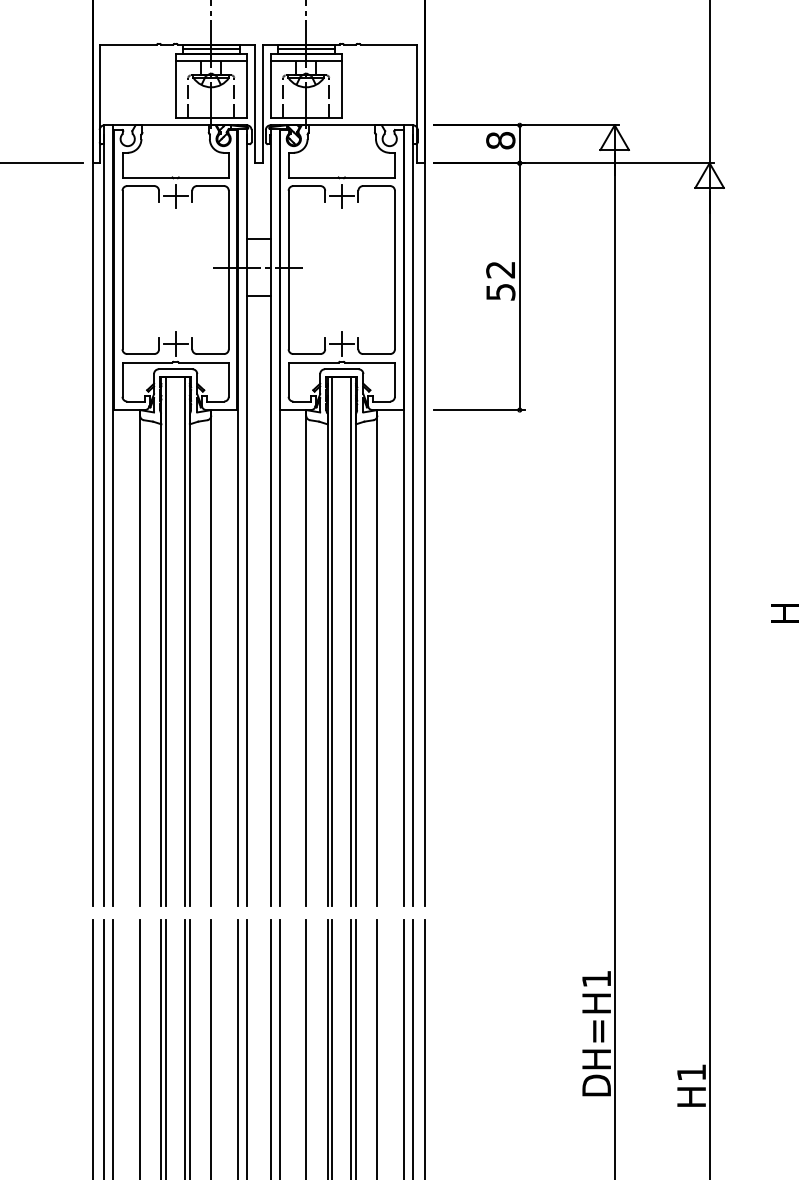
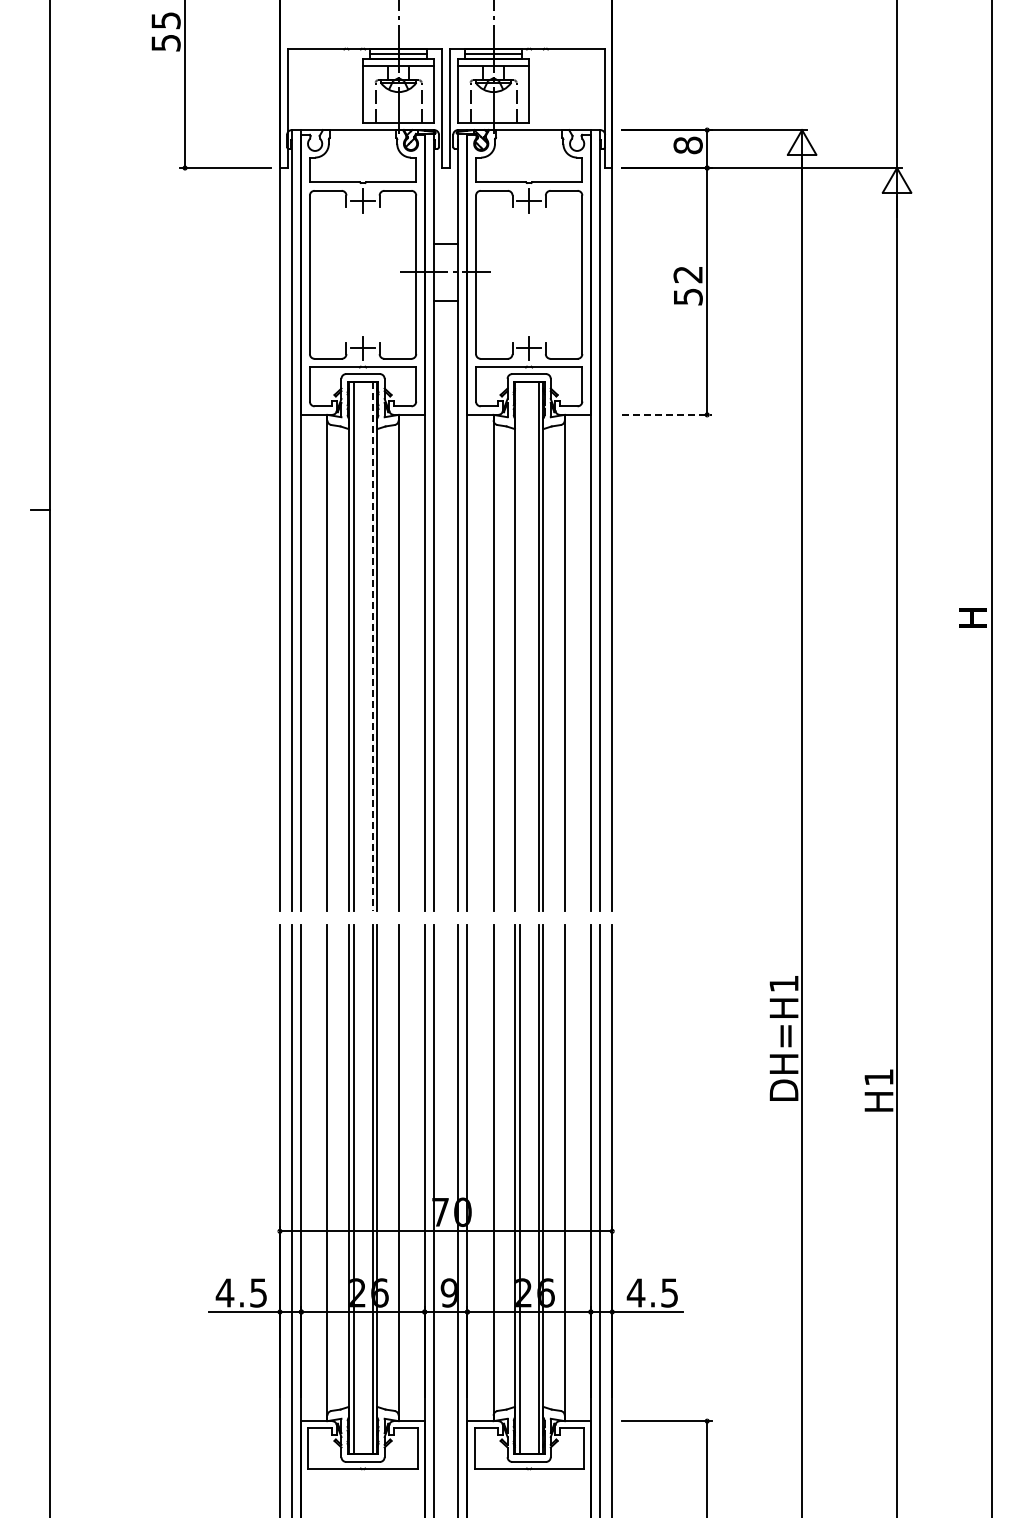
line: (480, 409) -> (667, 414), solid -> dashed
line: (332, 640) -> (519, 645), removed
line: (185, 641) -> (372, 646), solid -> dashed

